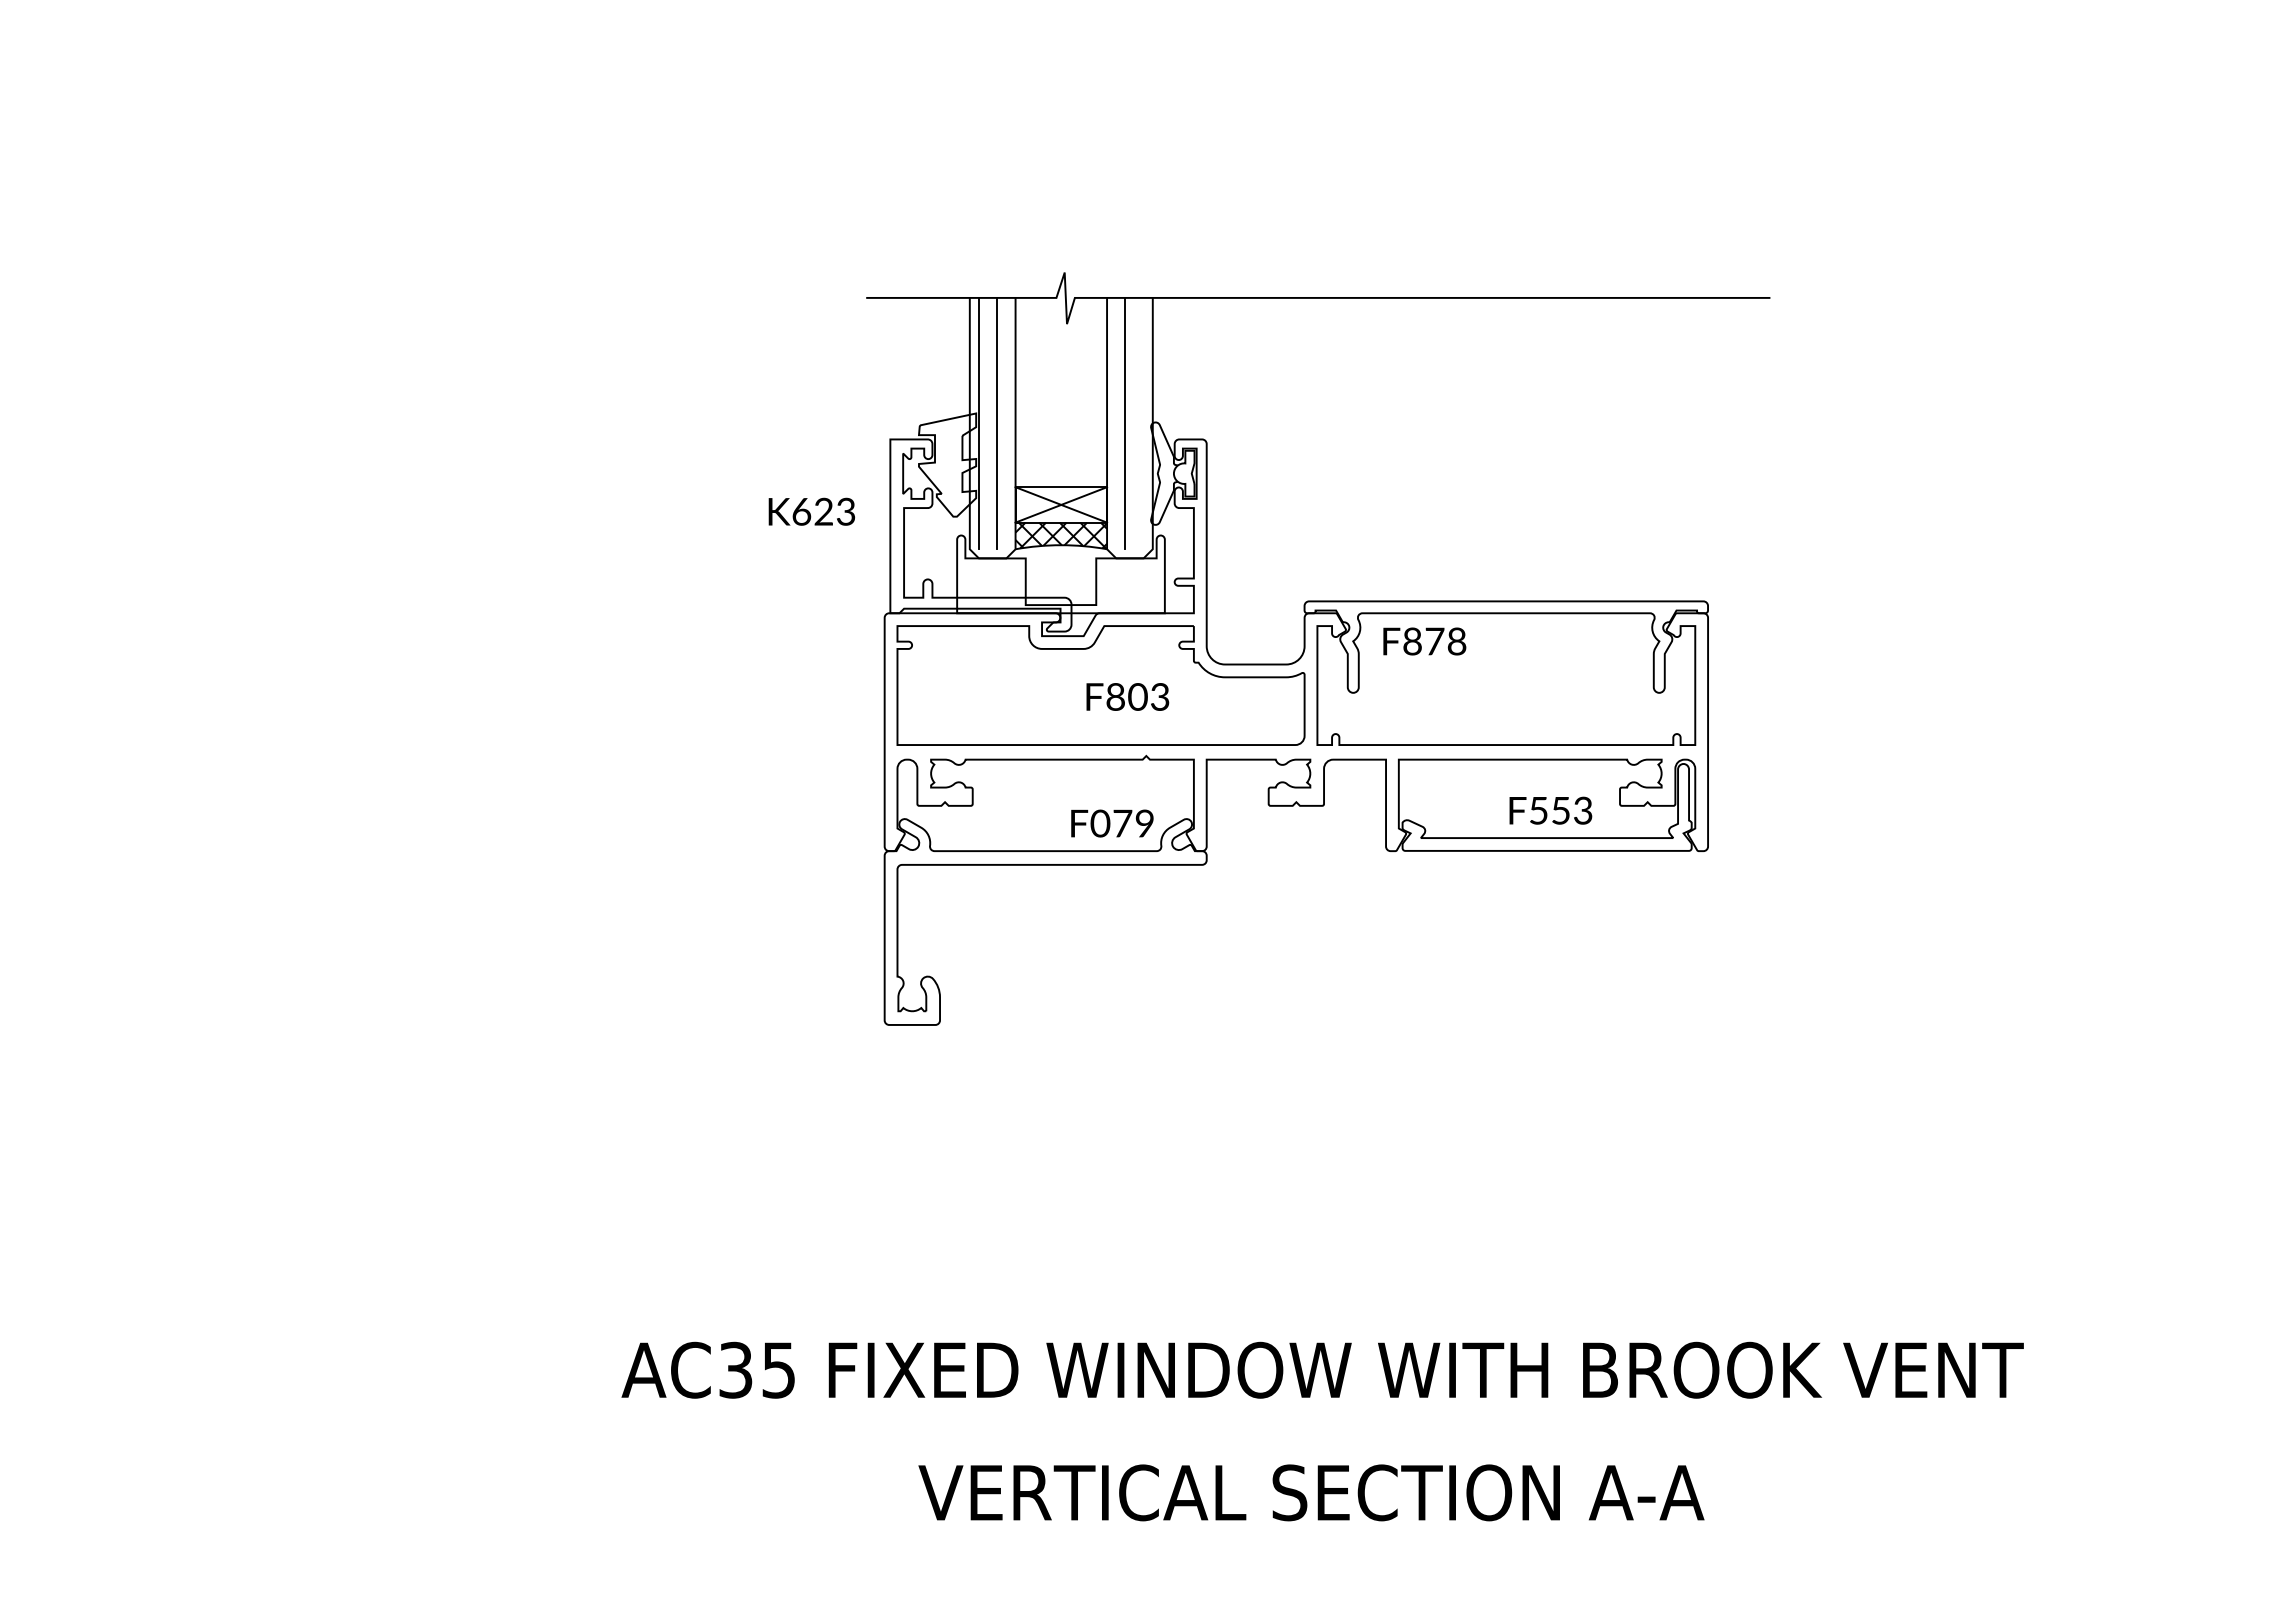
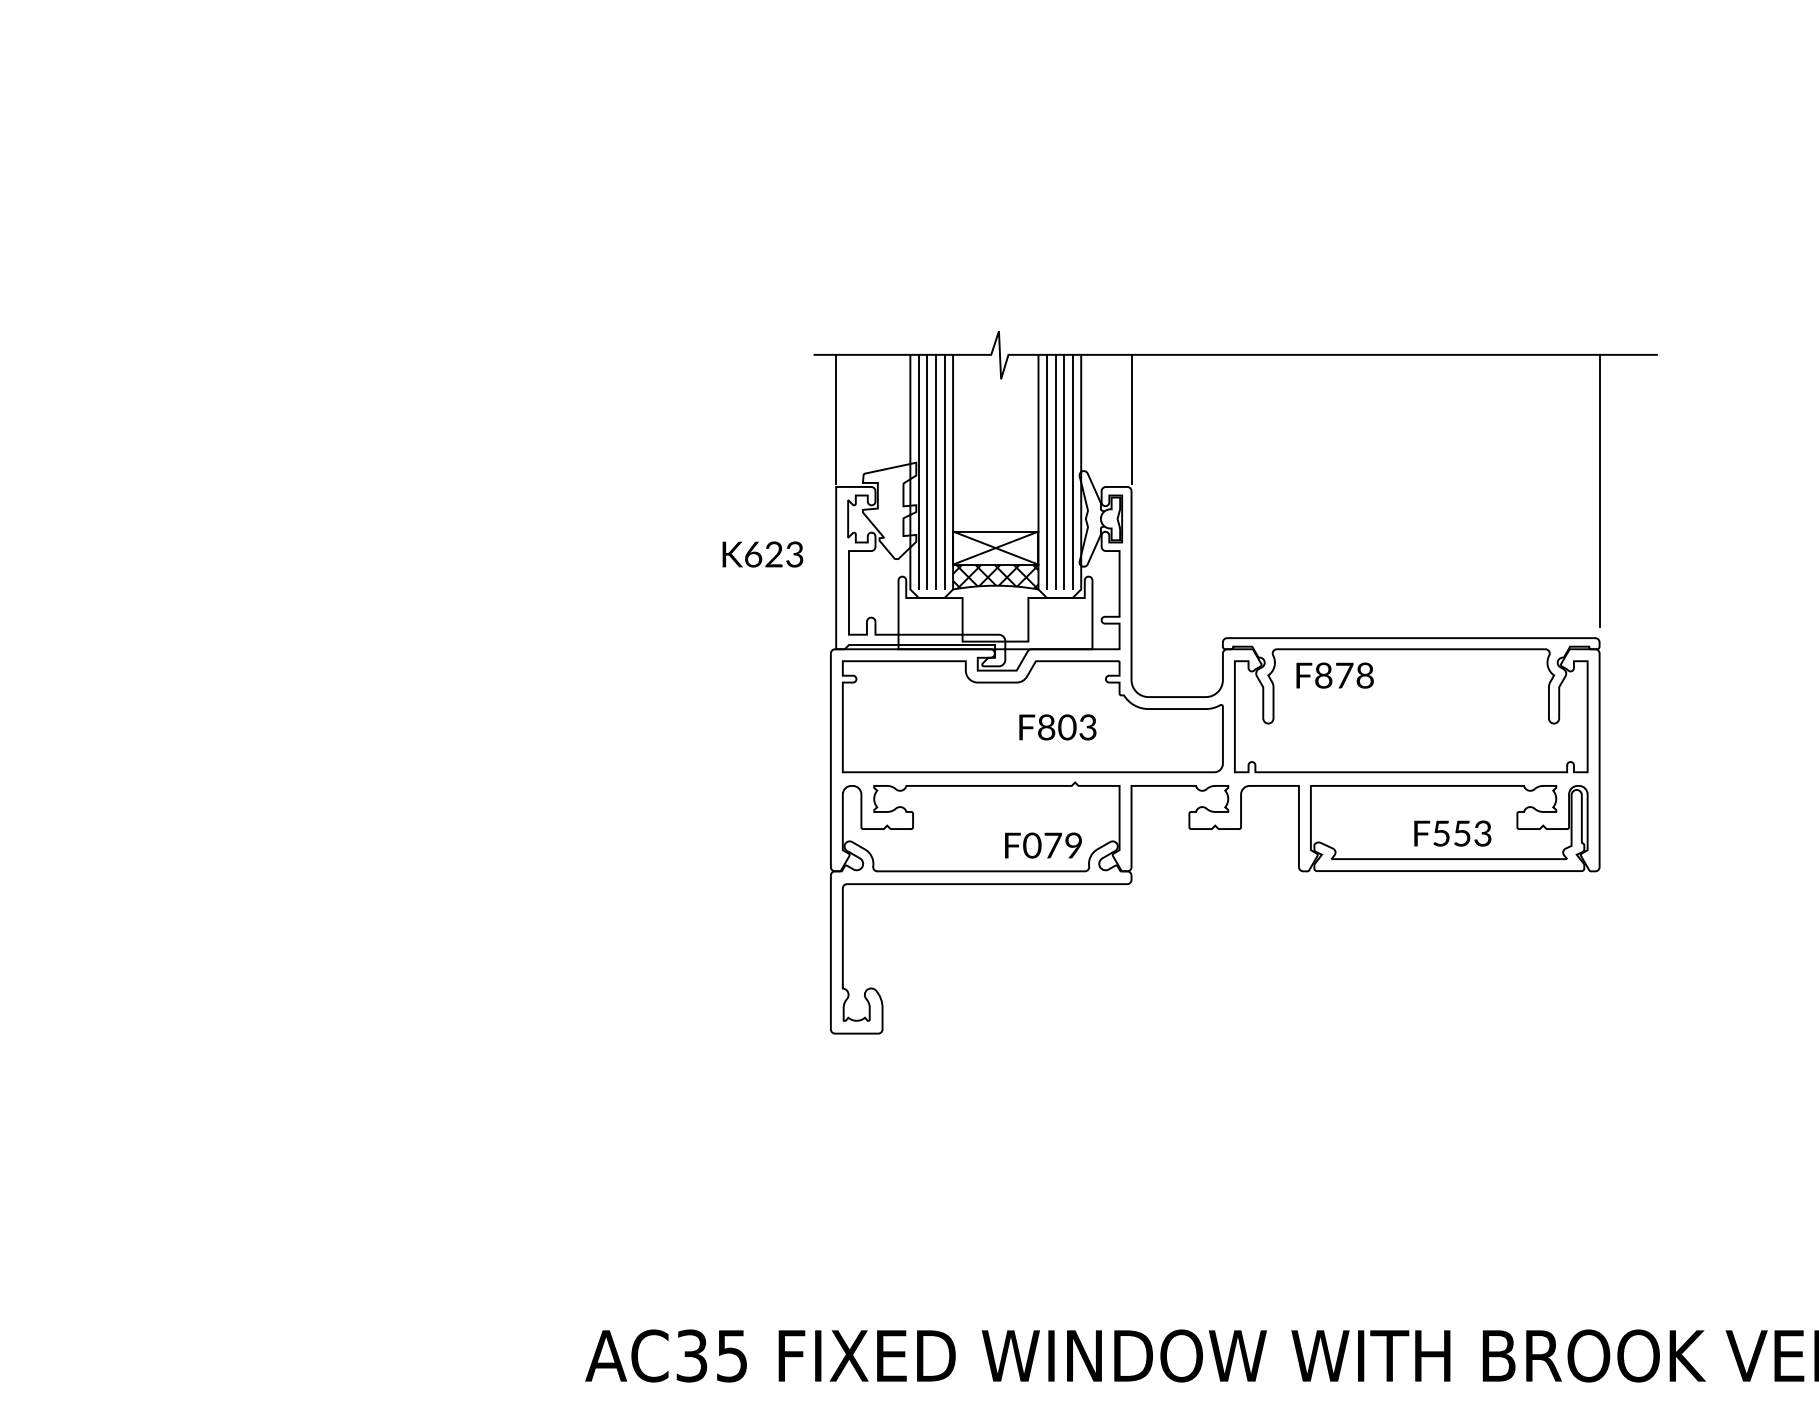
line: (890, 366) -> (836, 418), added
line: (1206, 366) -> (1131, 418), added
line: (988, 423) -> (927, 472), added
line: (1006, 423) -> (944, 472), added
line: (1116, 423) -> (1047, 472), added
line: (1134, 423) -> (1064, 472), added
line: (1143, 423) -> (1072, 472), added
line: (1708, 443) -> (1599, 490), added

